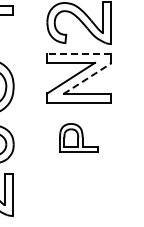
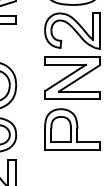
line: (78, 53) -> (71, 56), dashed -> solid
line: (87, 78) -> (79, 78), dashed -> solid
part: (78, 137) -> (71, 128), size x1.67

